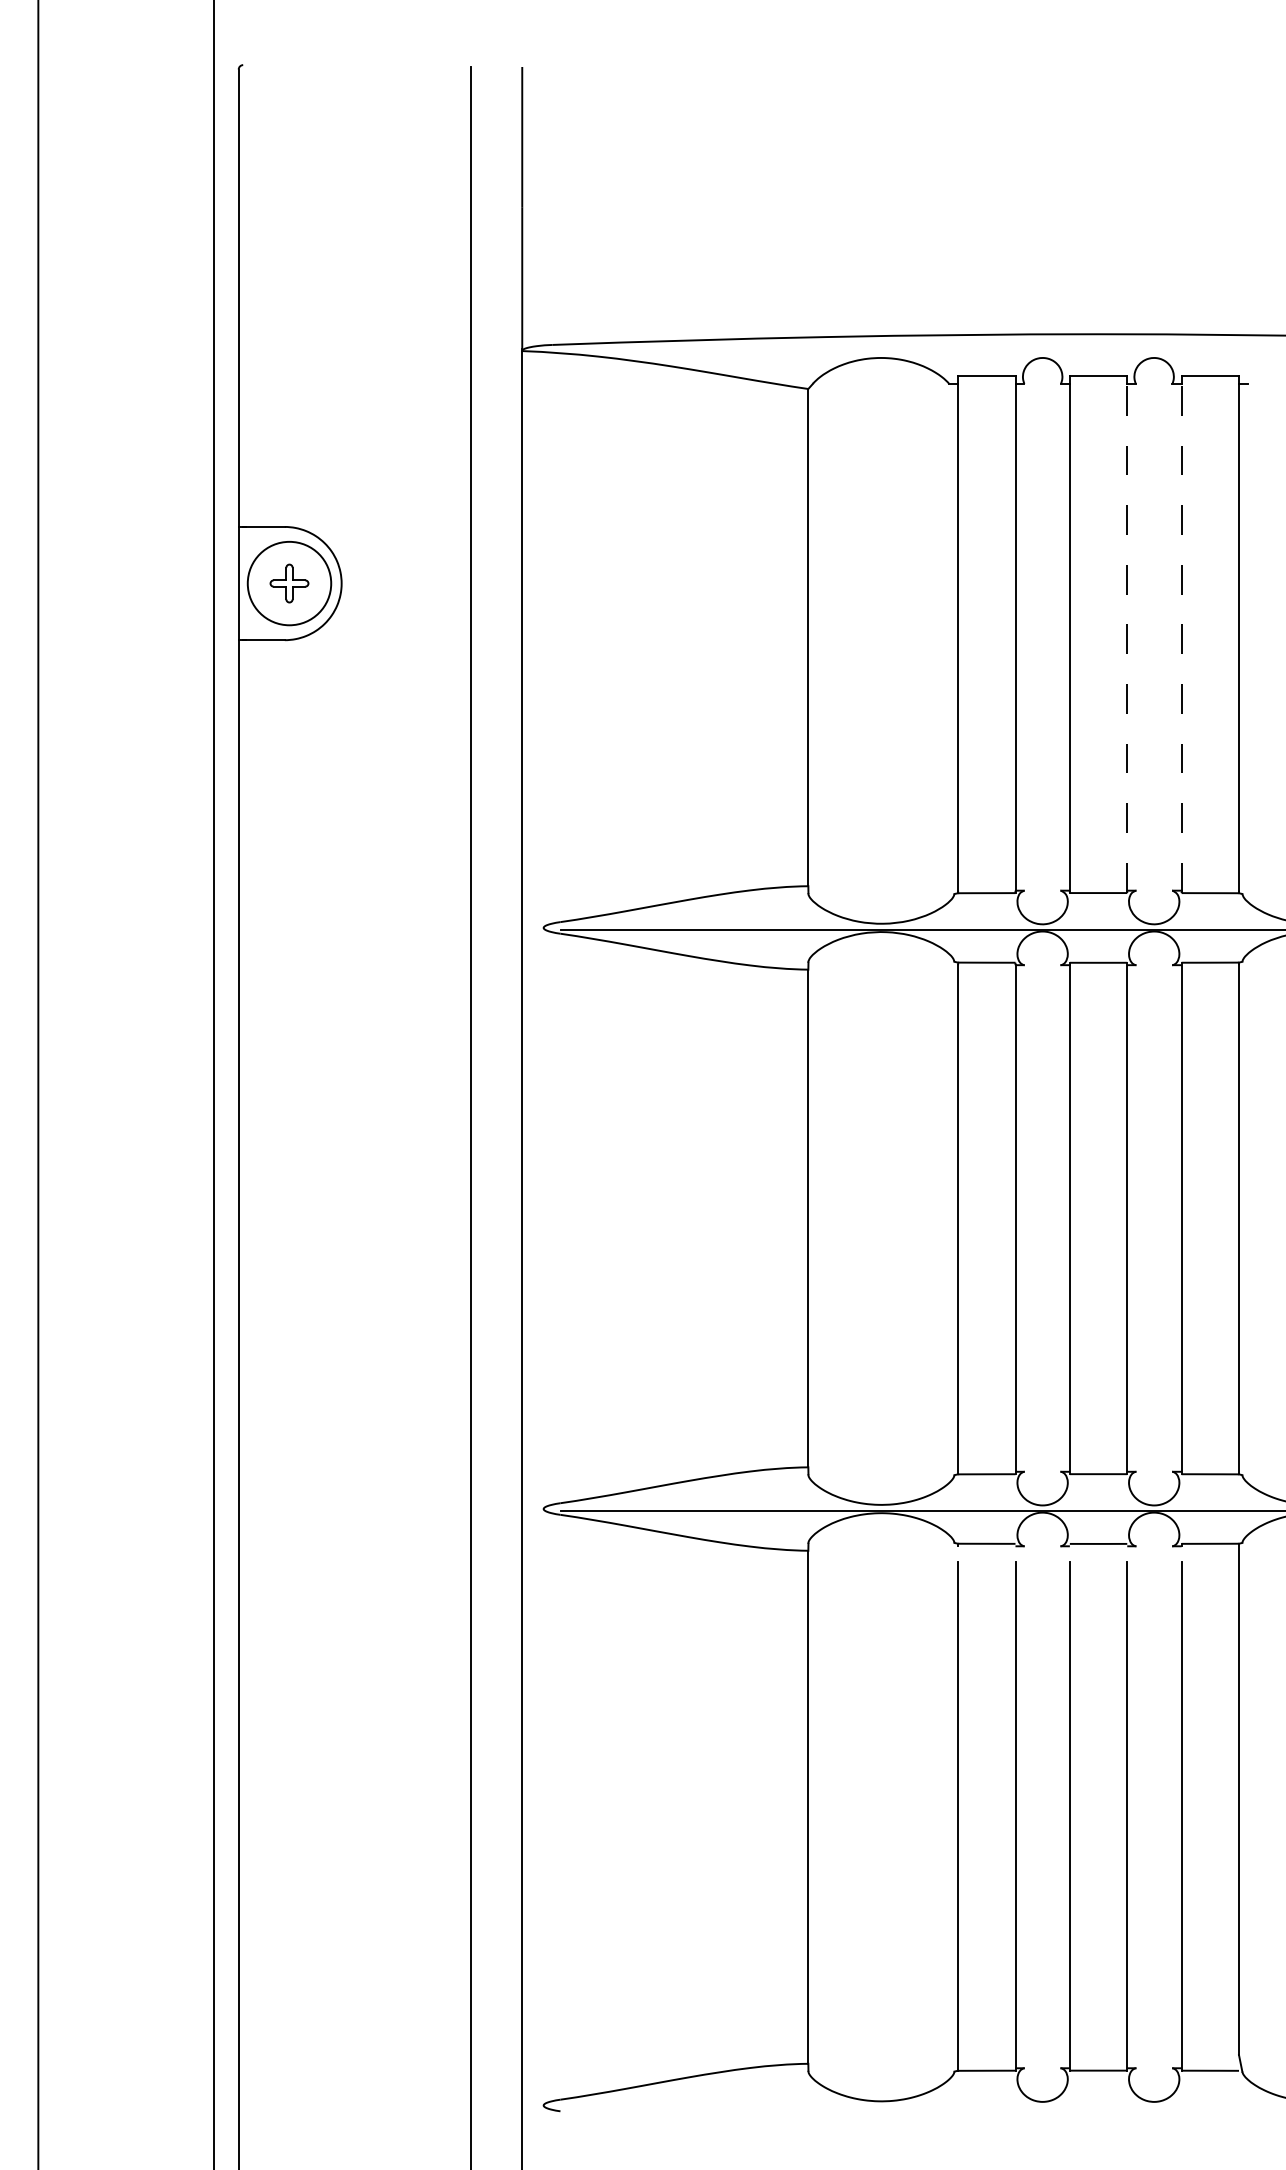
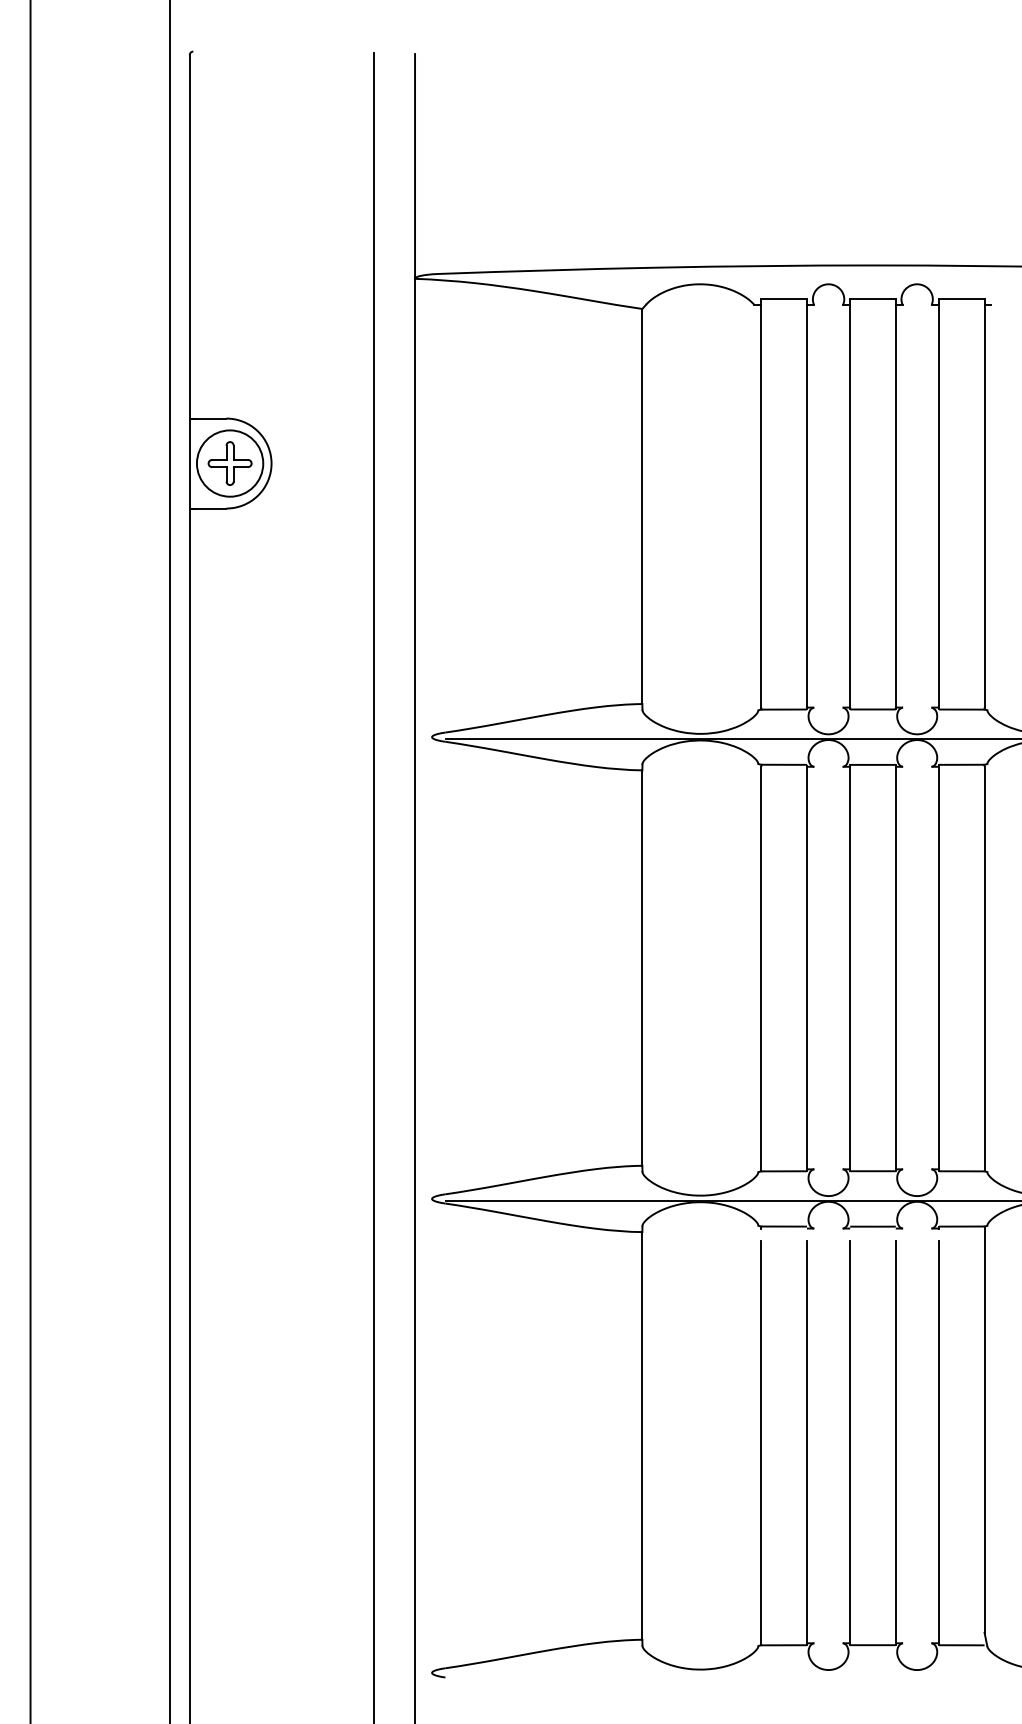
part: (289, 583) -> (230, 463), size x1.43
line: (1127, 637) -> (895, 506), dashed -> solid
line: (1181, 637) -> (938, 506), dashed -> solid

